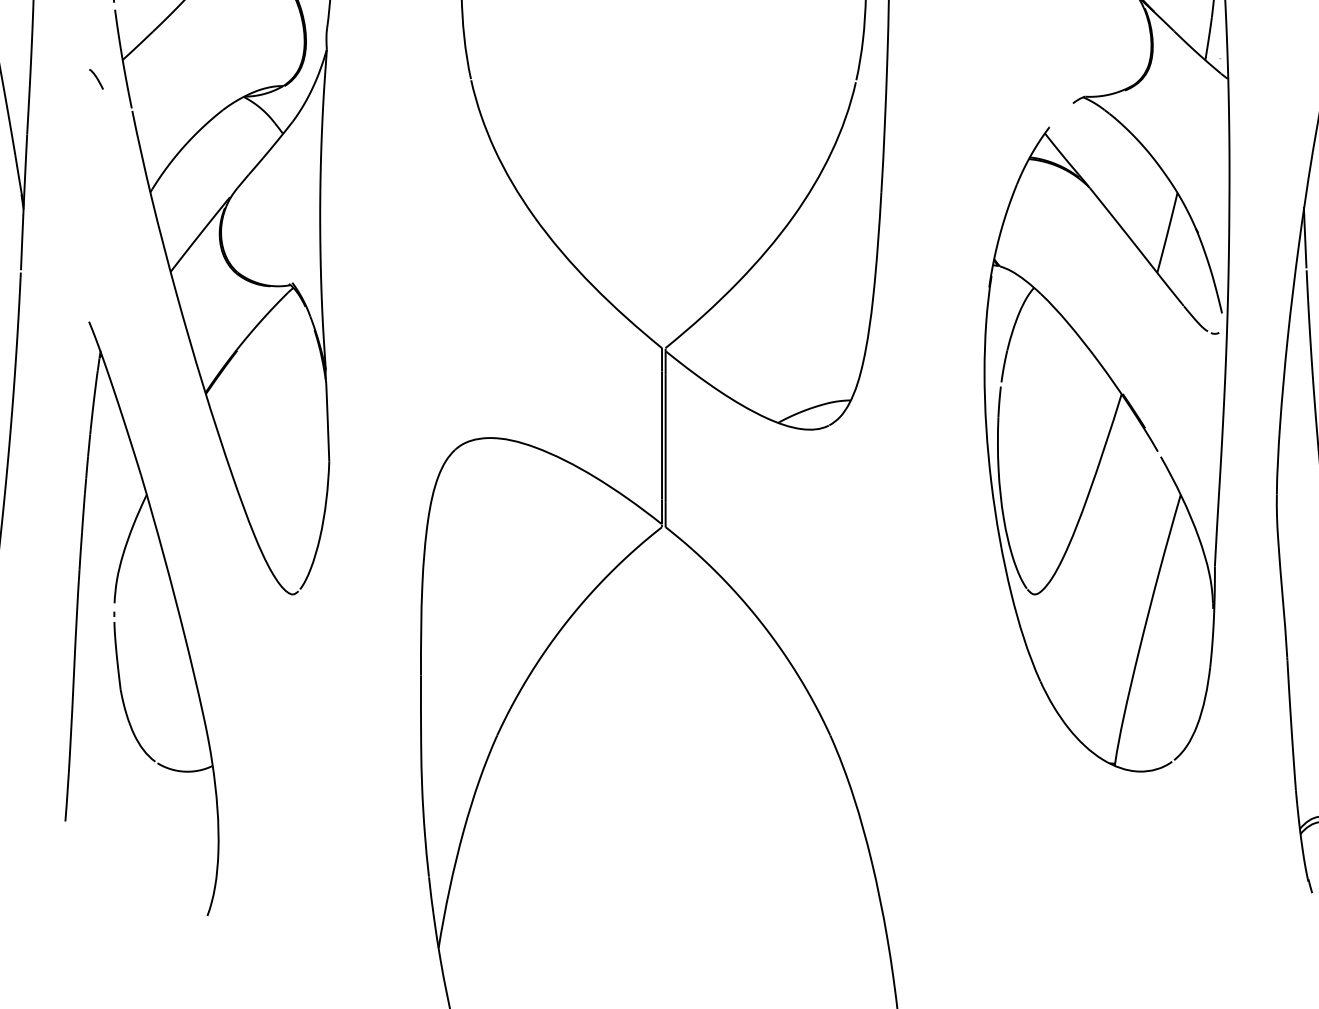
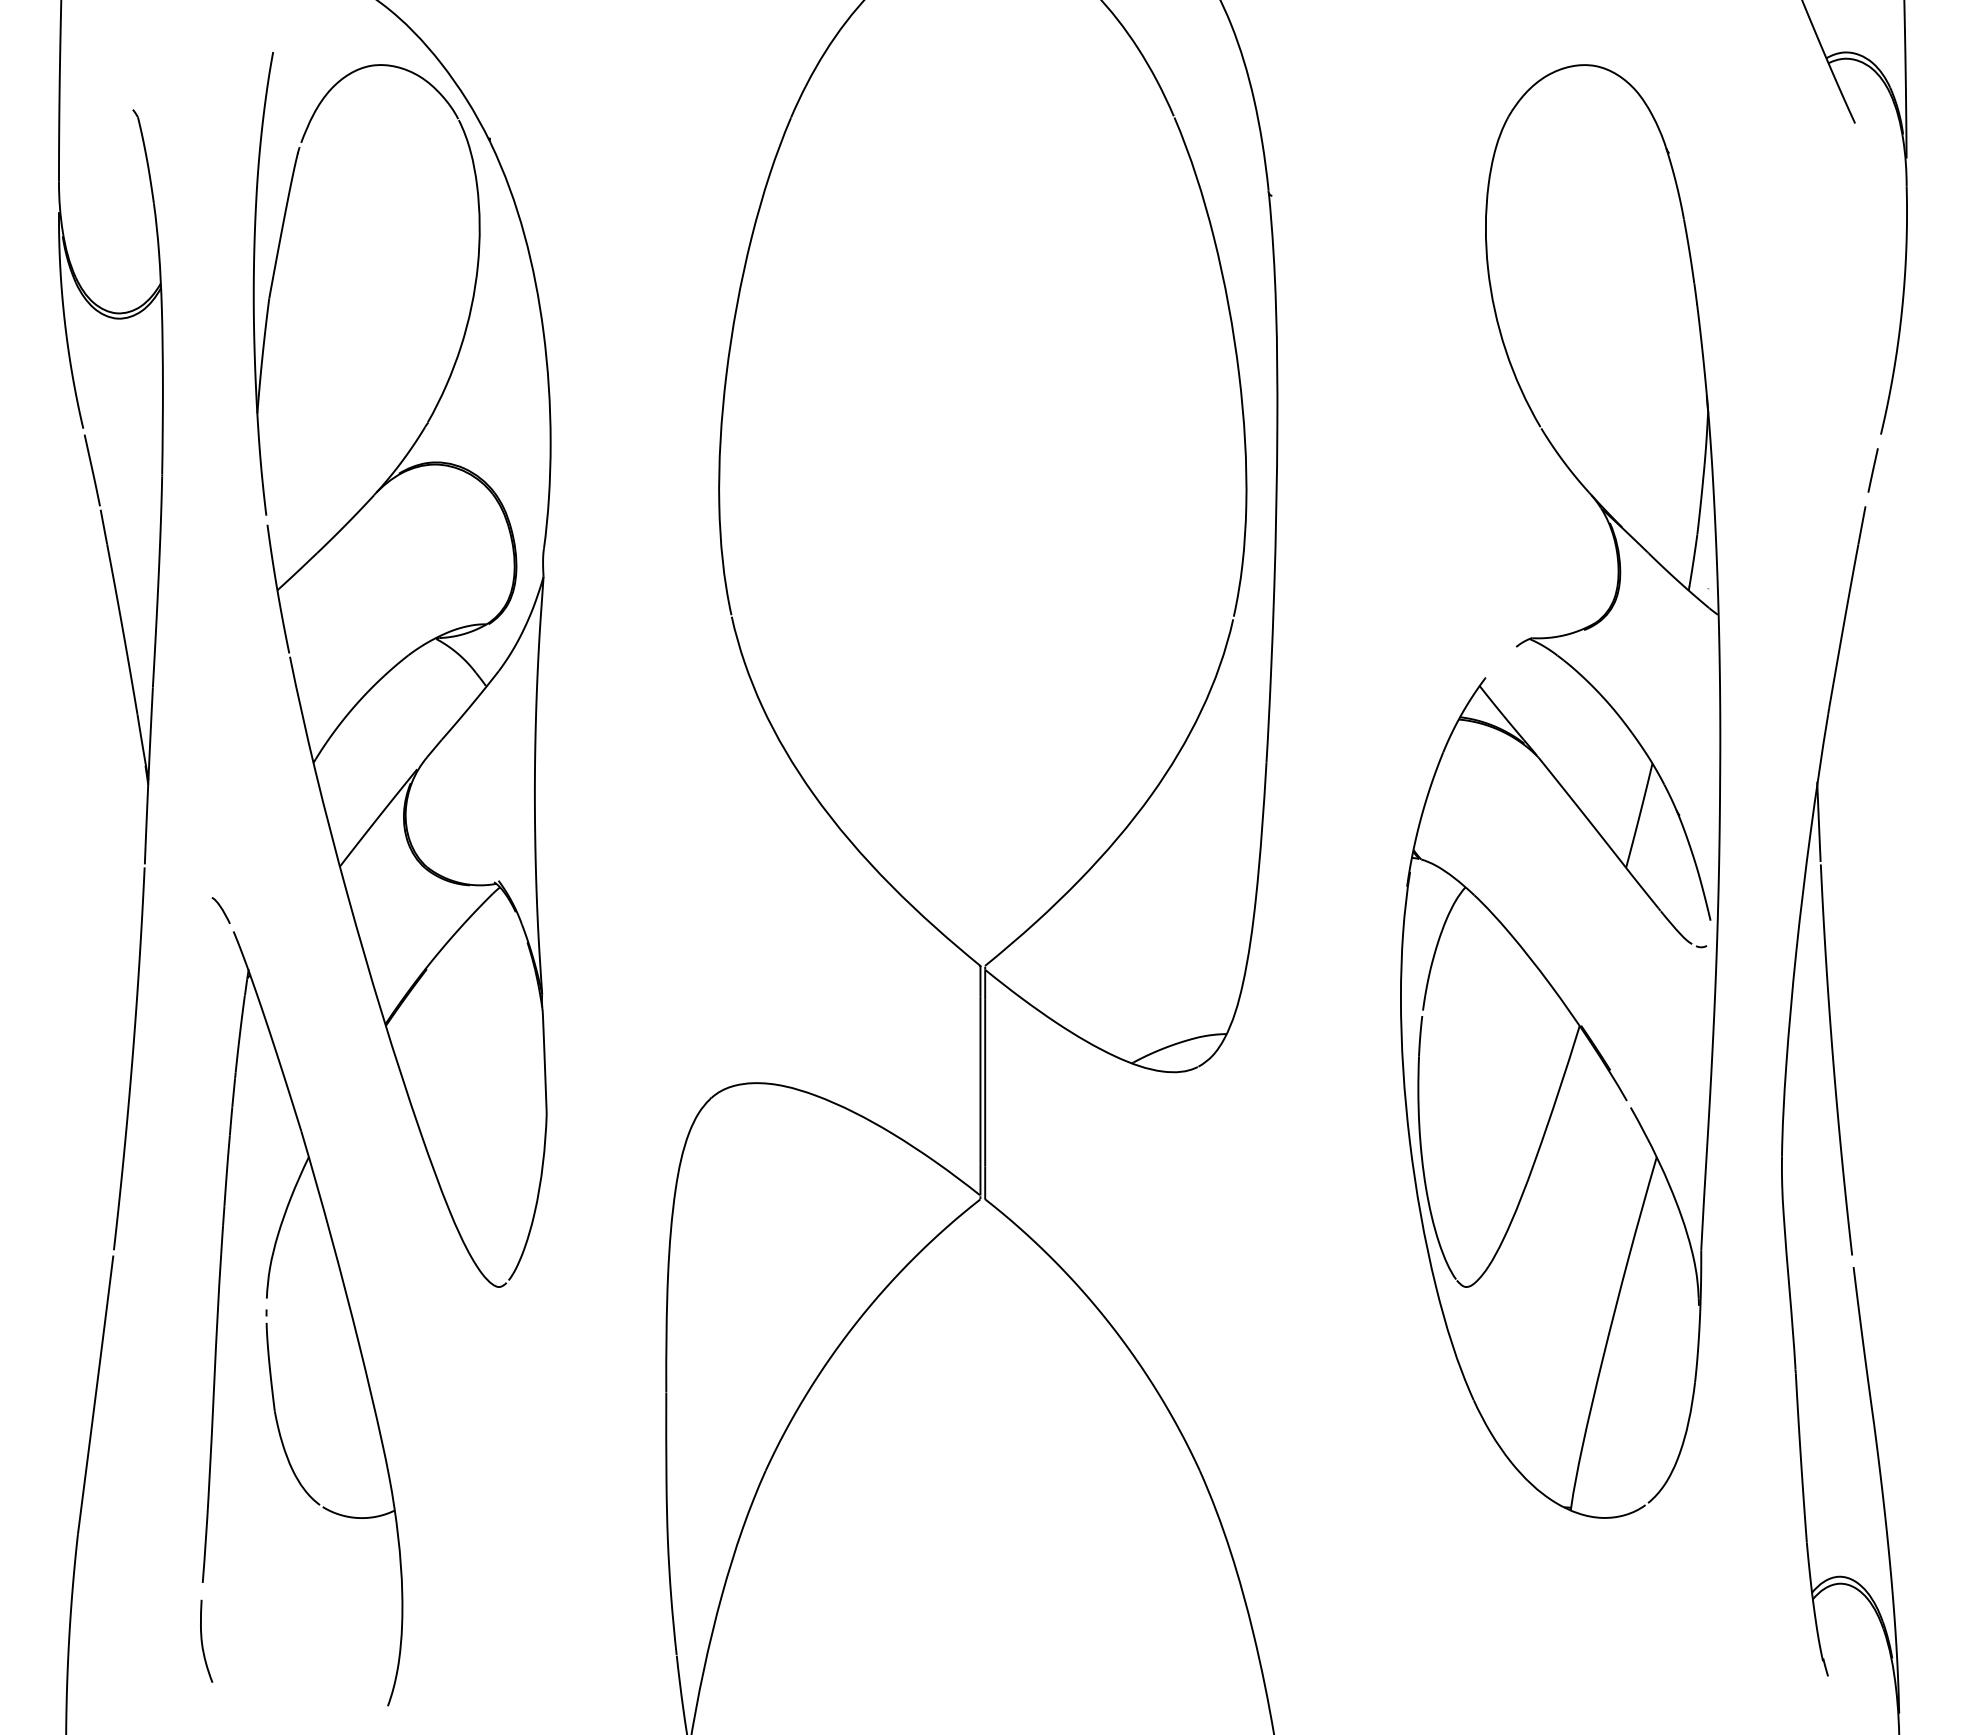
curve: (96, 79) -> (221, 910), moved
curve: (65, 865) -> (202, 1640), added

